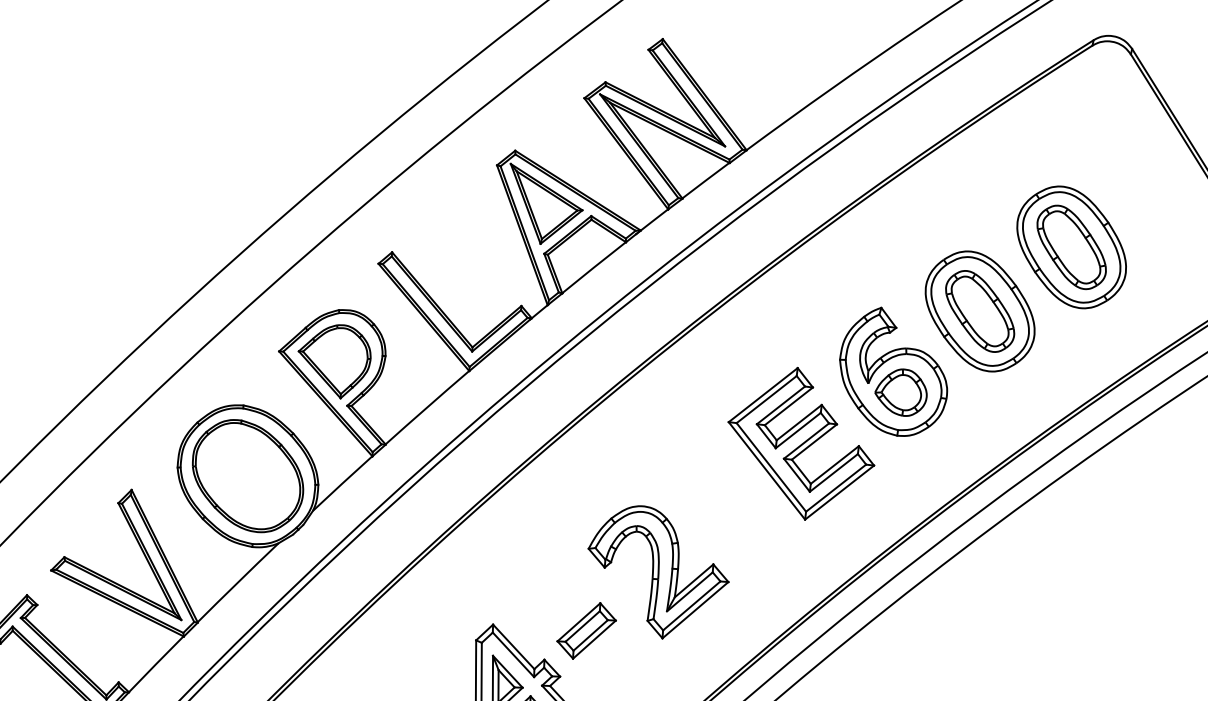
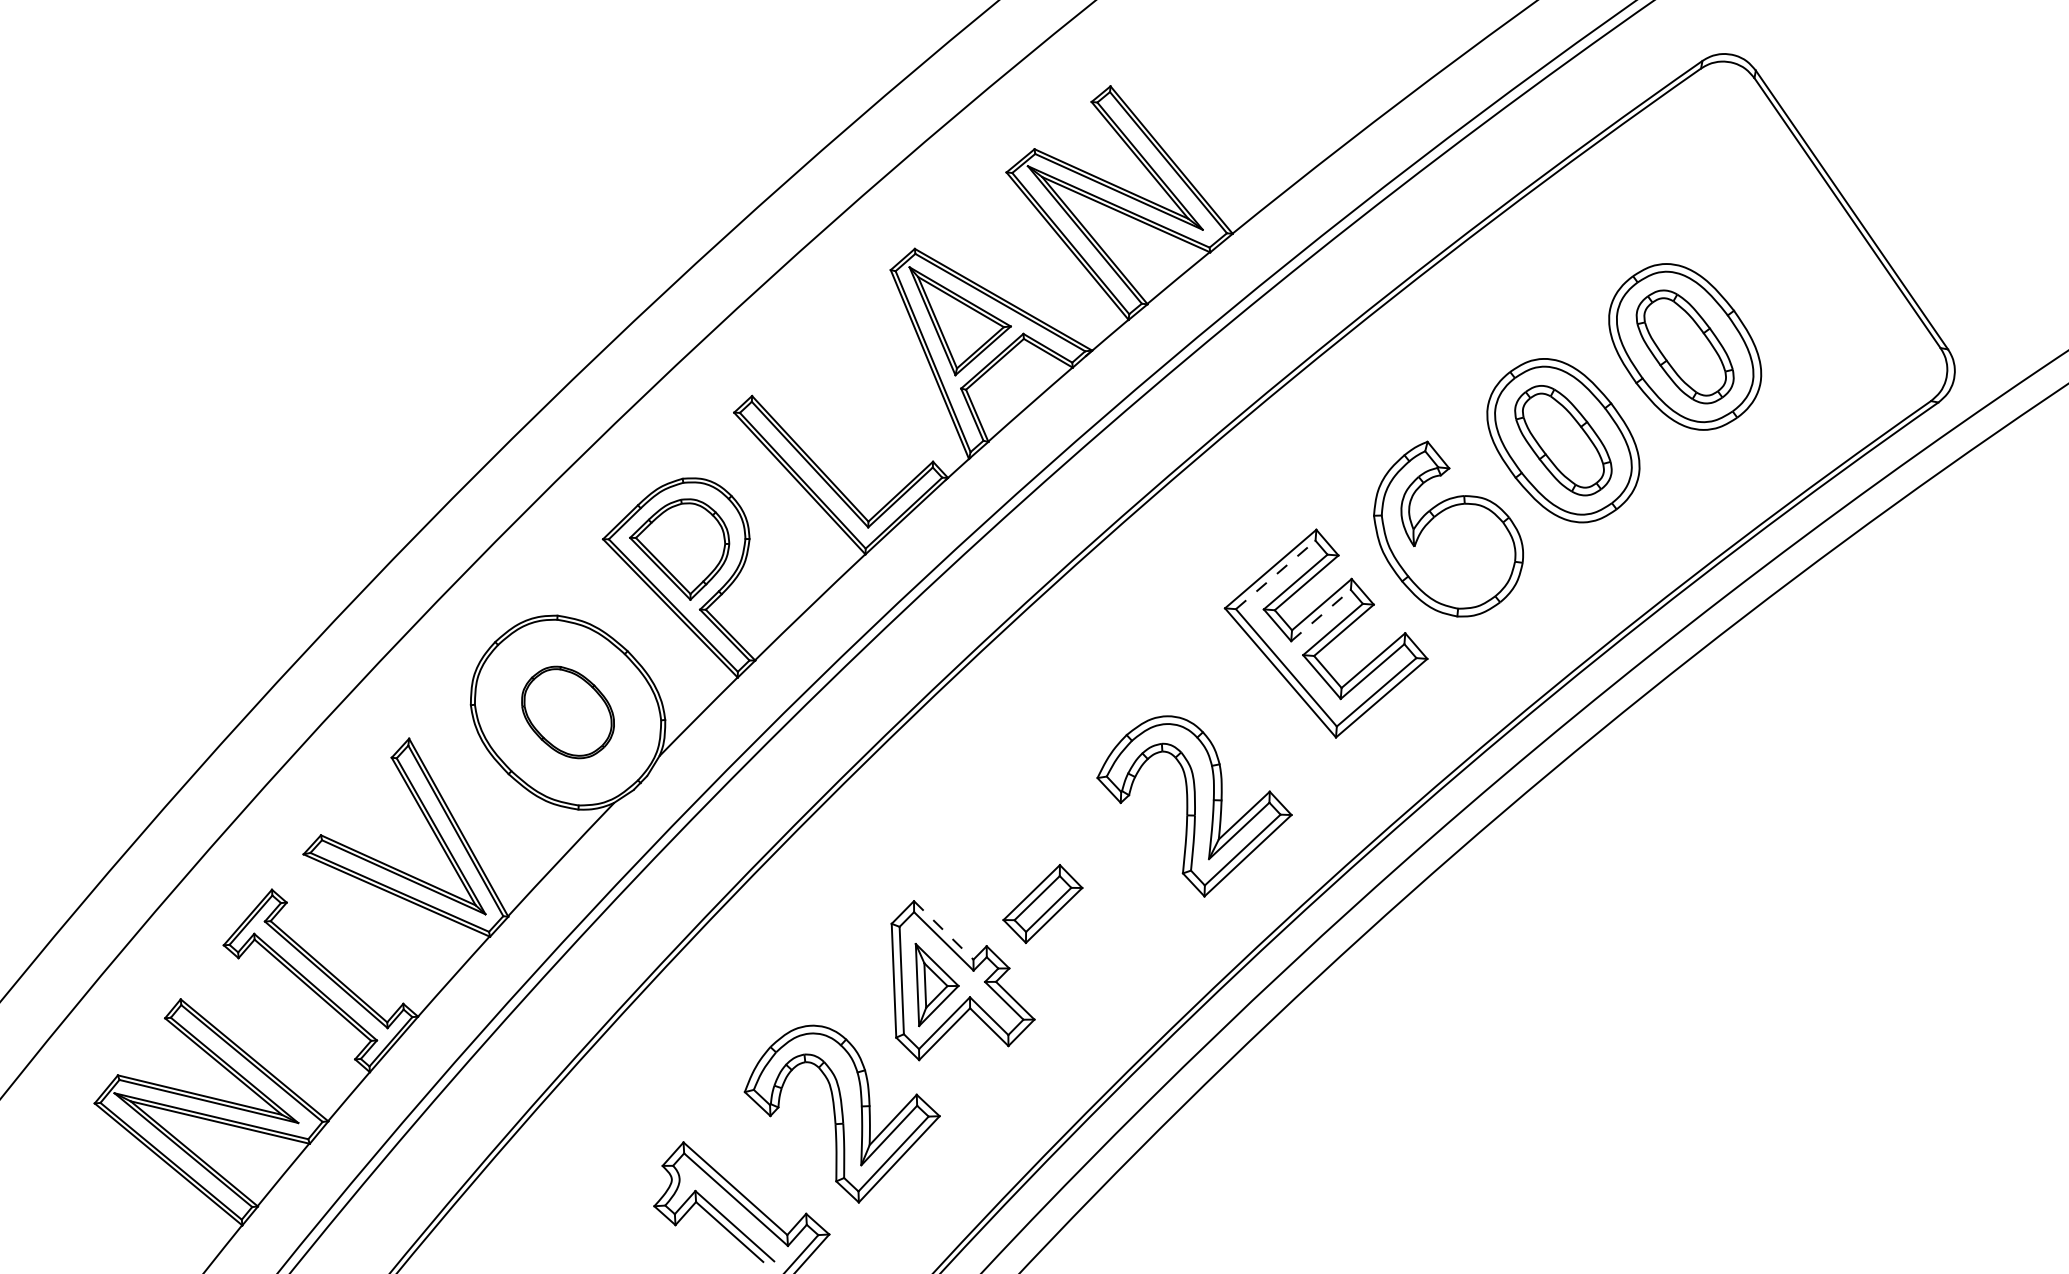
part: (900, 392) -> (1459, 556), removed
line: (767, 399) -> (1276, 574), solid -> dashed
line: (798, 430) -> (1321, 615), solid -> dashed
part: (247, 476) -> (567, 712), size x0.6
part: (658, 572) -> (1194, 806), moved
line: (513, 646) -> (943, 930), solid -> dashed

